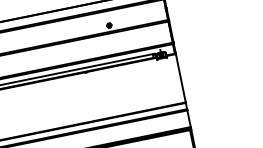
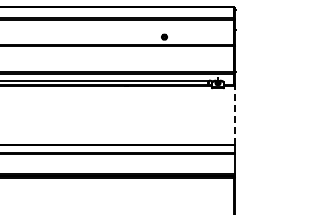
line: (181, 77) -> (235, 114), solid -> dashed

